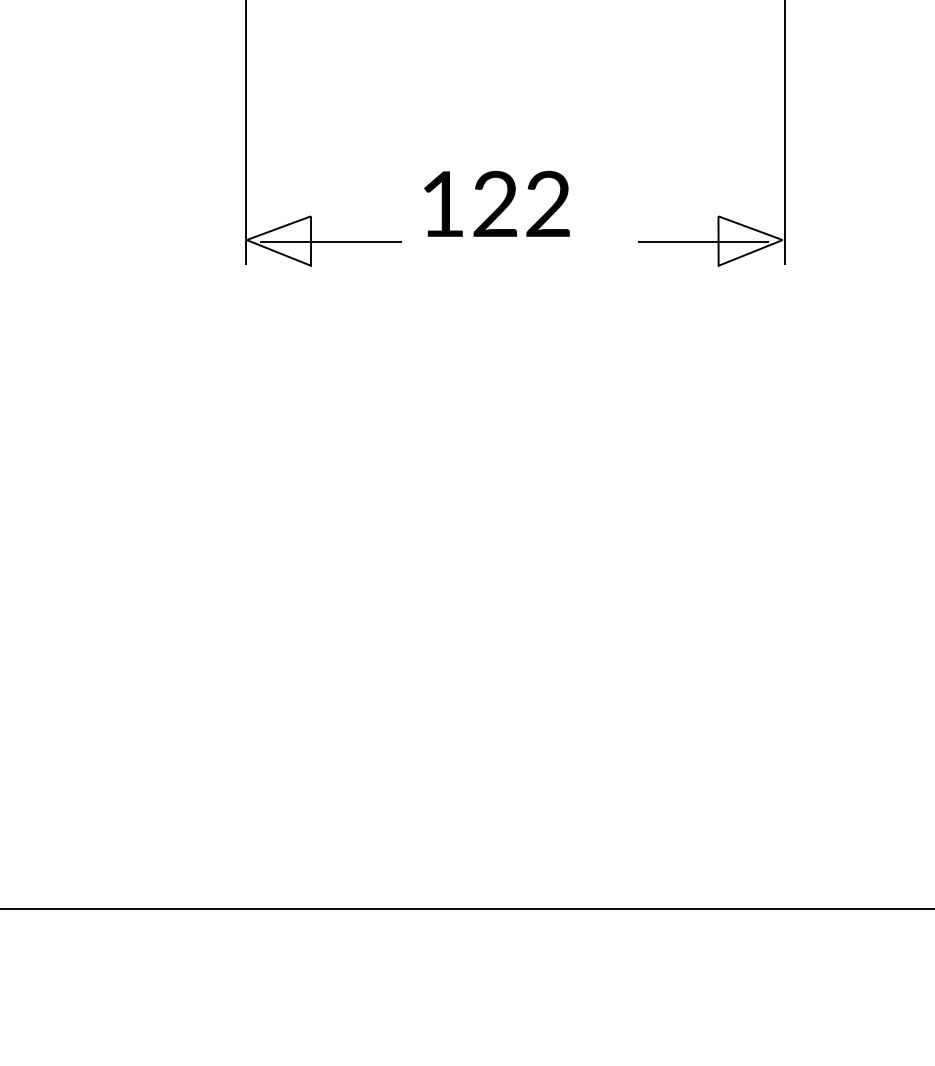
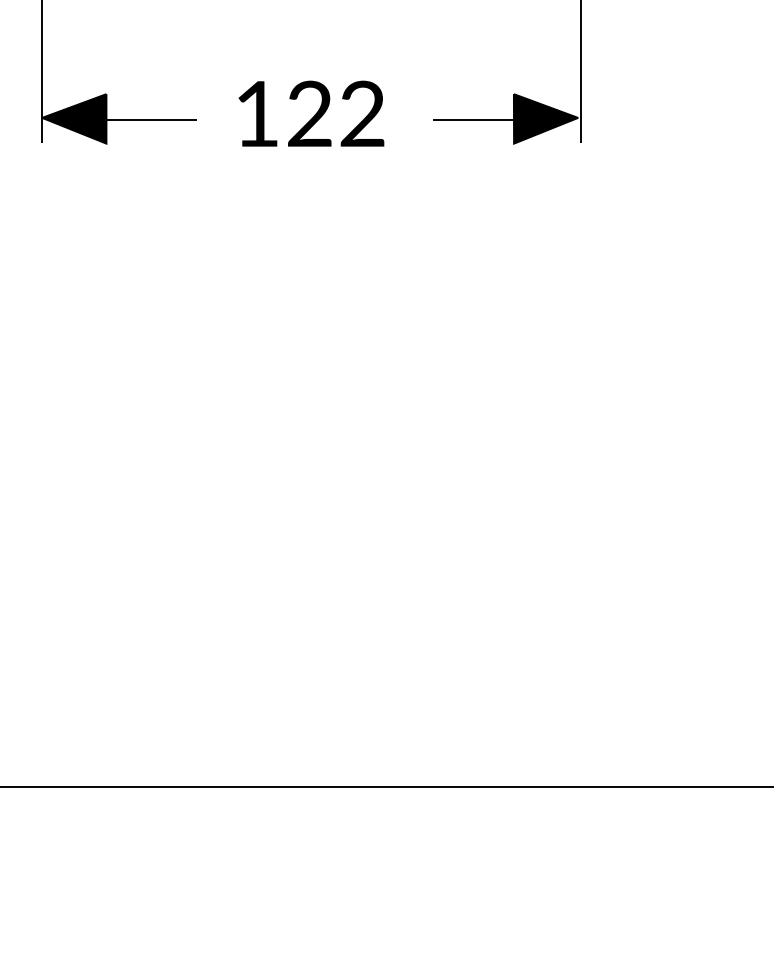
text: (496, 203) -> (310, 113), moved
fill: (278, 240) -> (73, 118), added
fill: (750, 240) -> (545, 118), added

